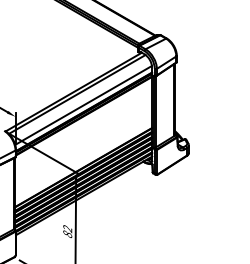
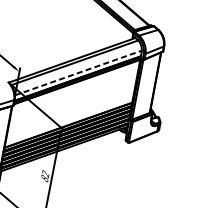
line: (83, 105) -> (78, 73), solid -> dashed

